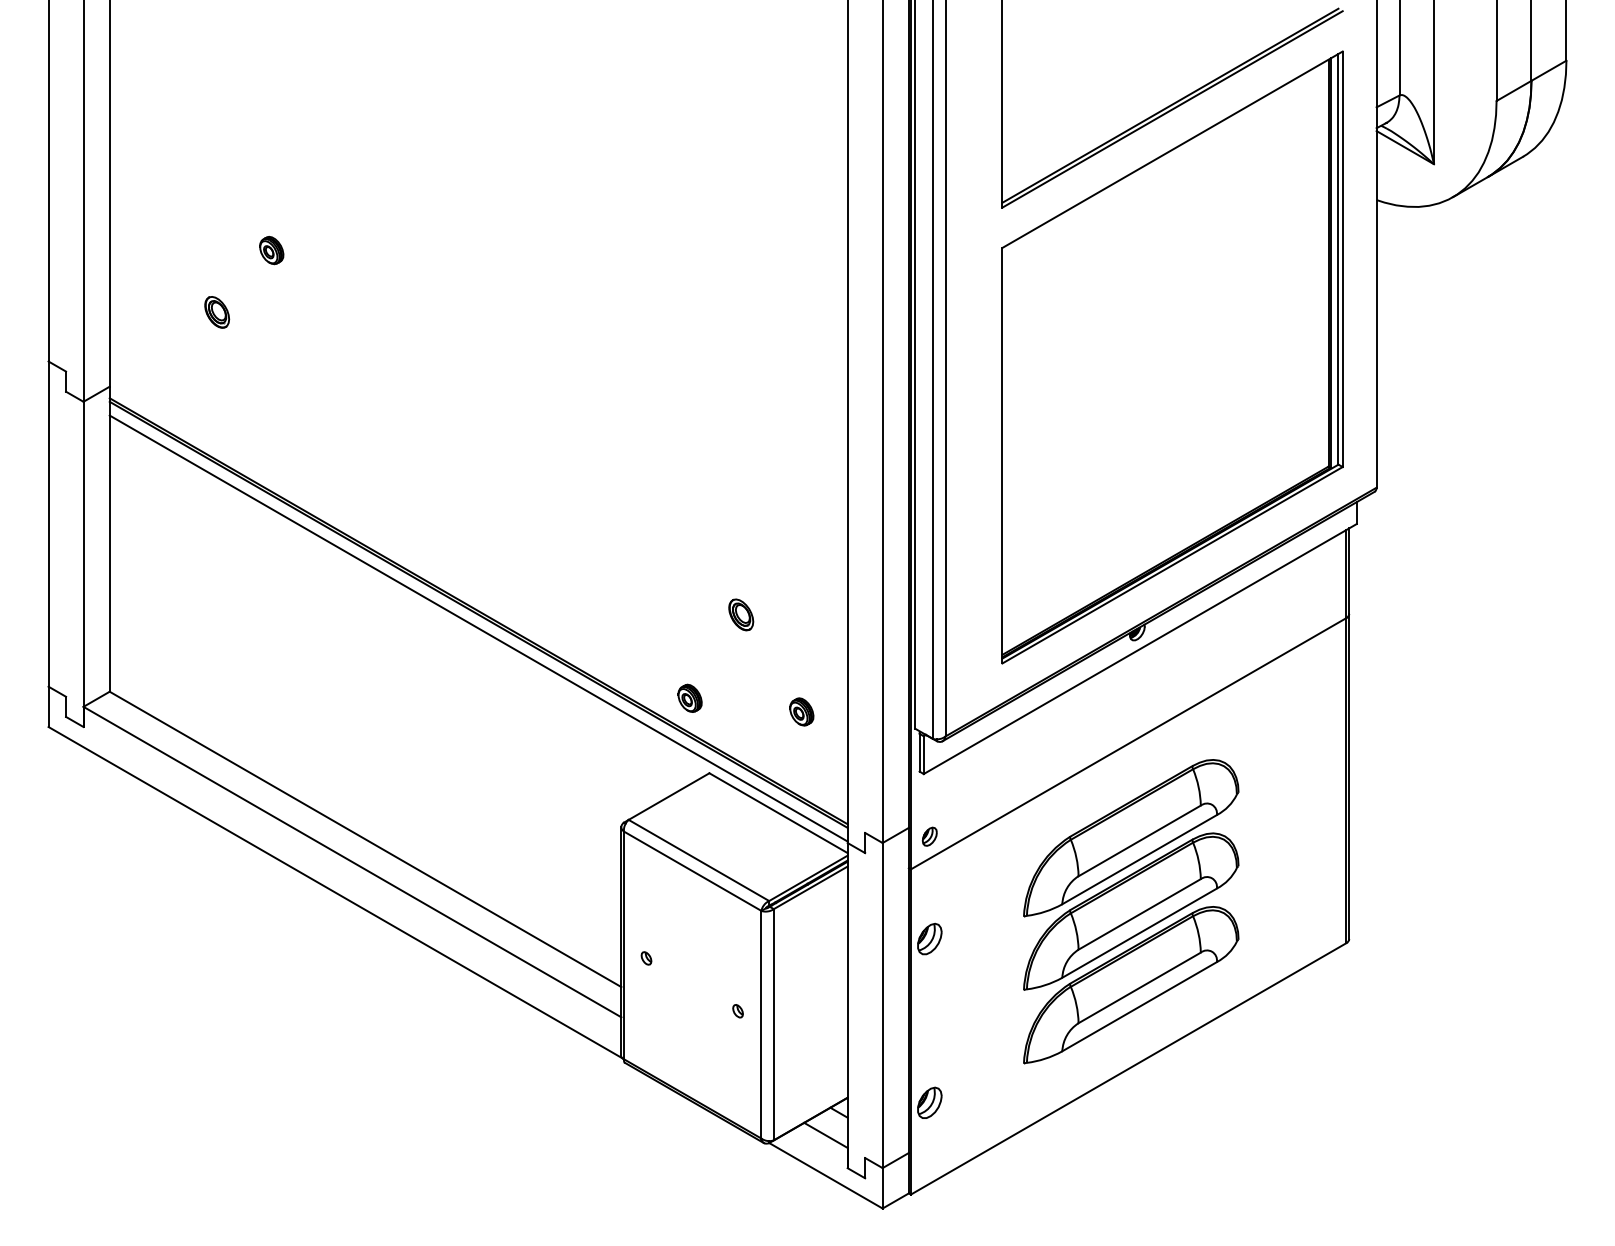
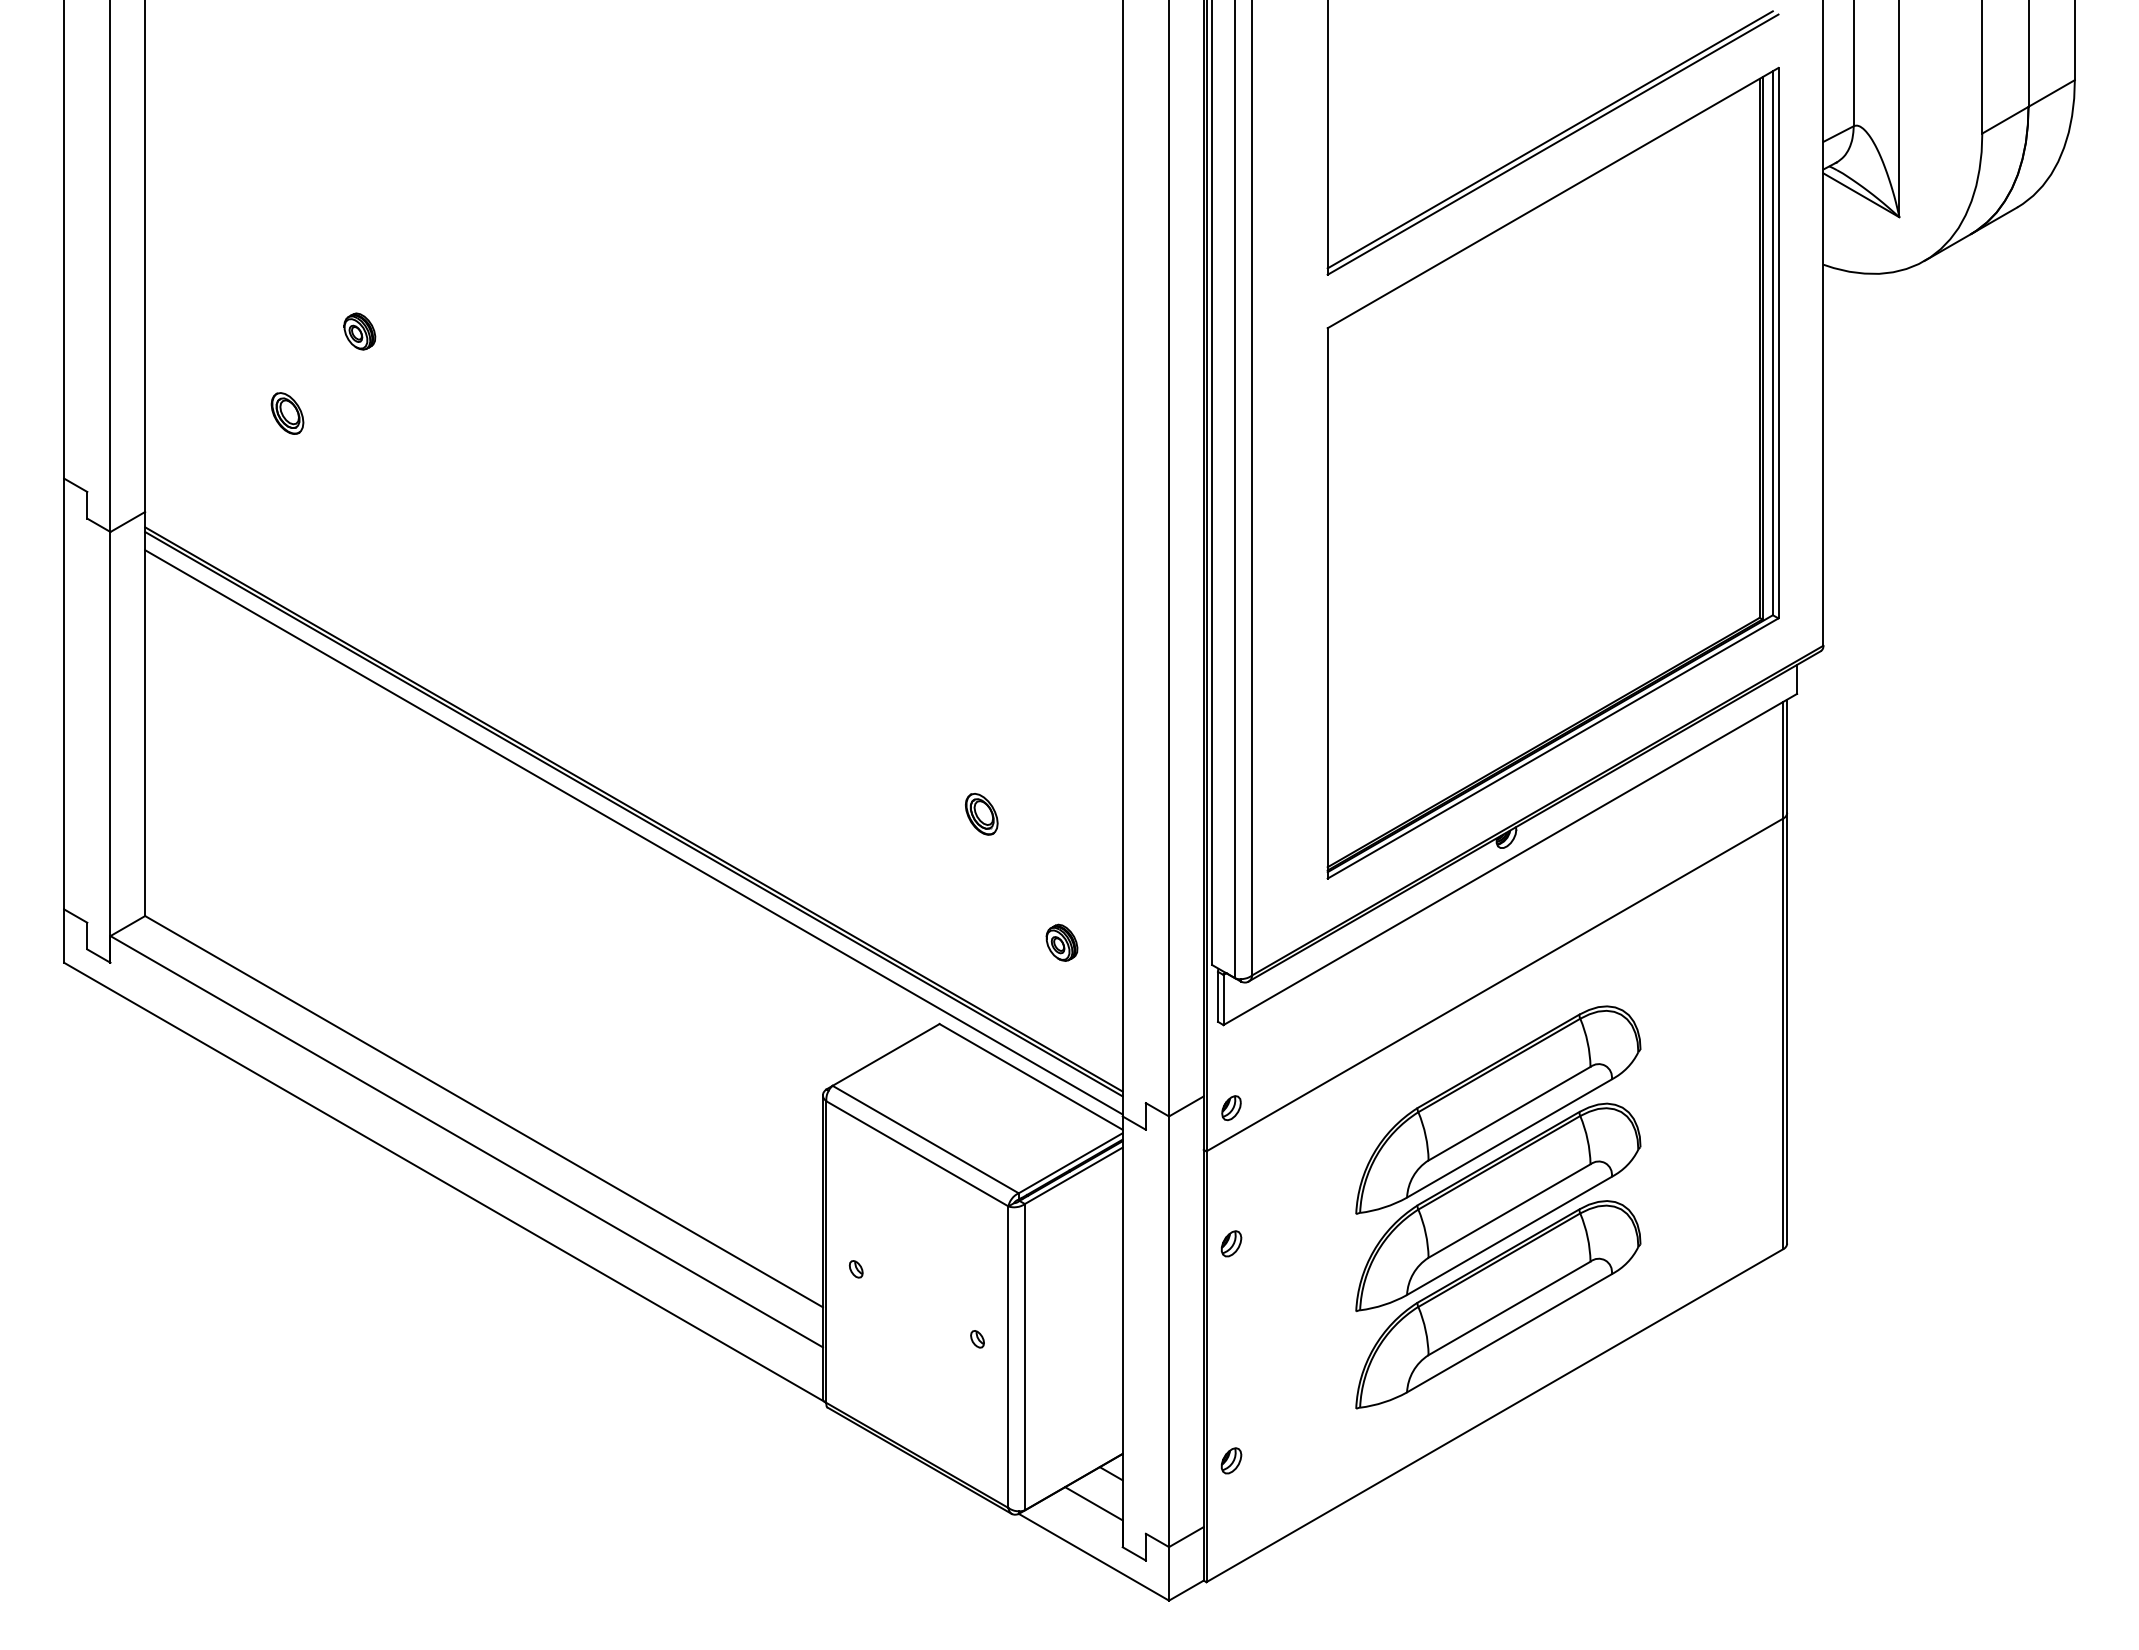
part: (689, 698) -> (913, 924), removed
part: (929, 938) -> (1231, 1243), size x0.62
part: (929, 1102) -> (1231, 1460), size x0.62

